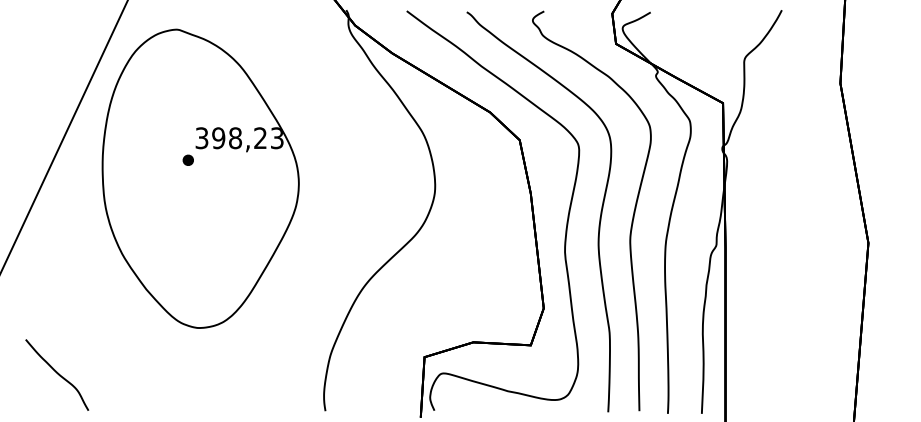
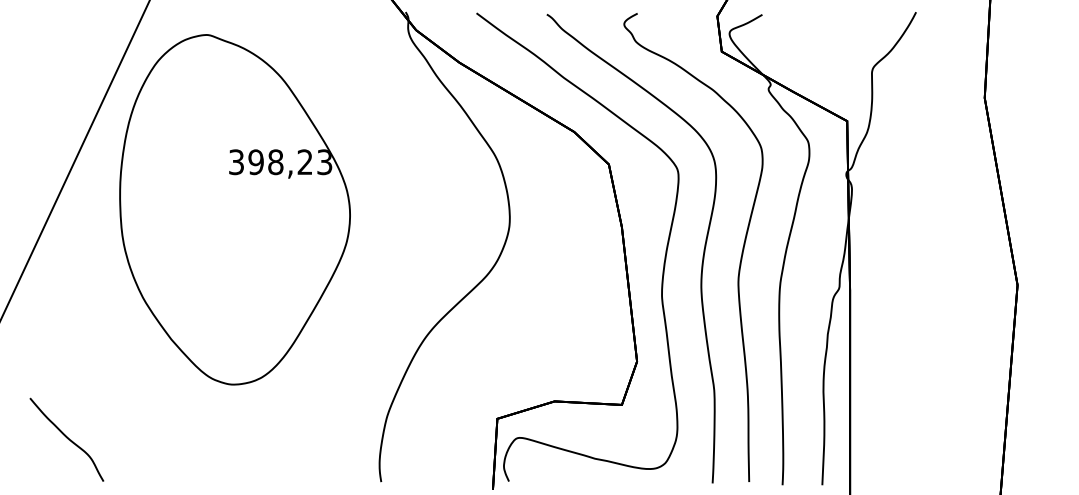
part: (188, 159) -> (220, 187), removed

